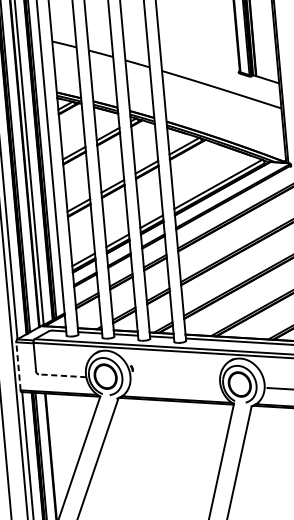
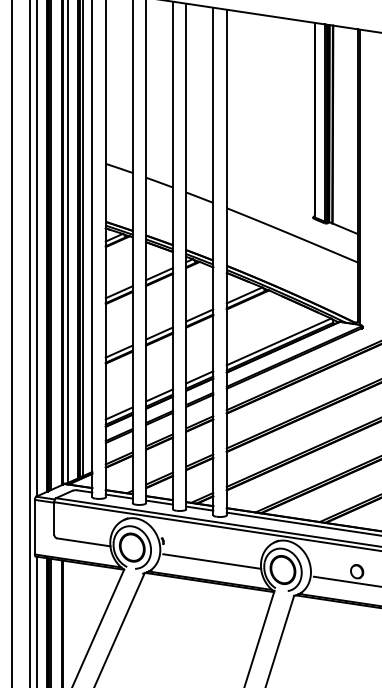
line: (18, 365) -> (34, 526), dashed -> solid
line: (62, 375) -> (83, 542), dashed -> solid
line: (177, 382) -> (212, 561), added

